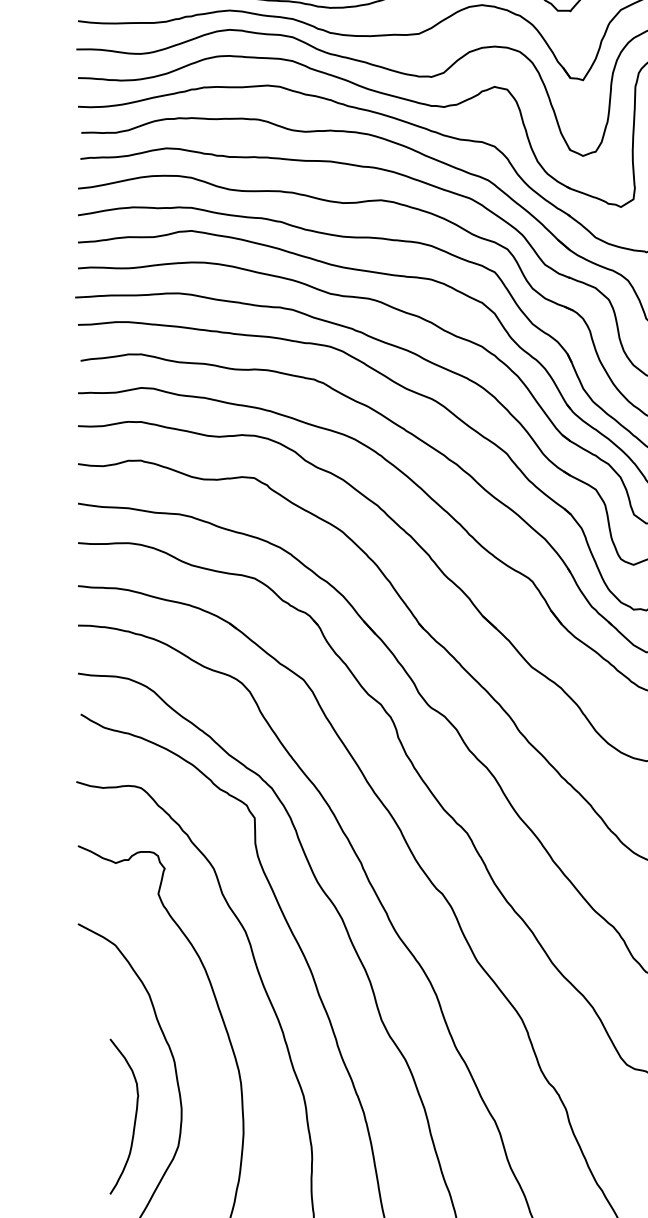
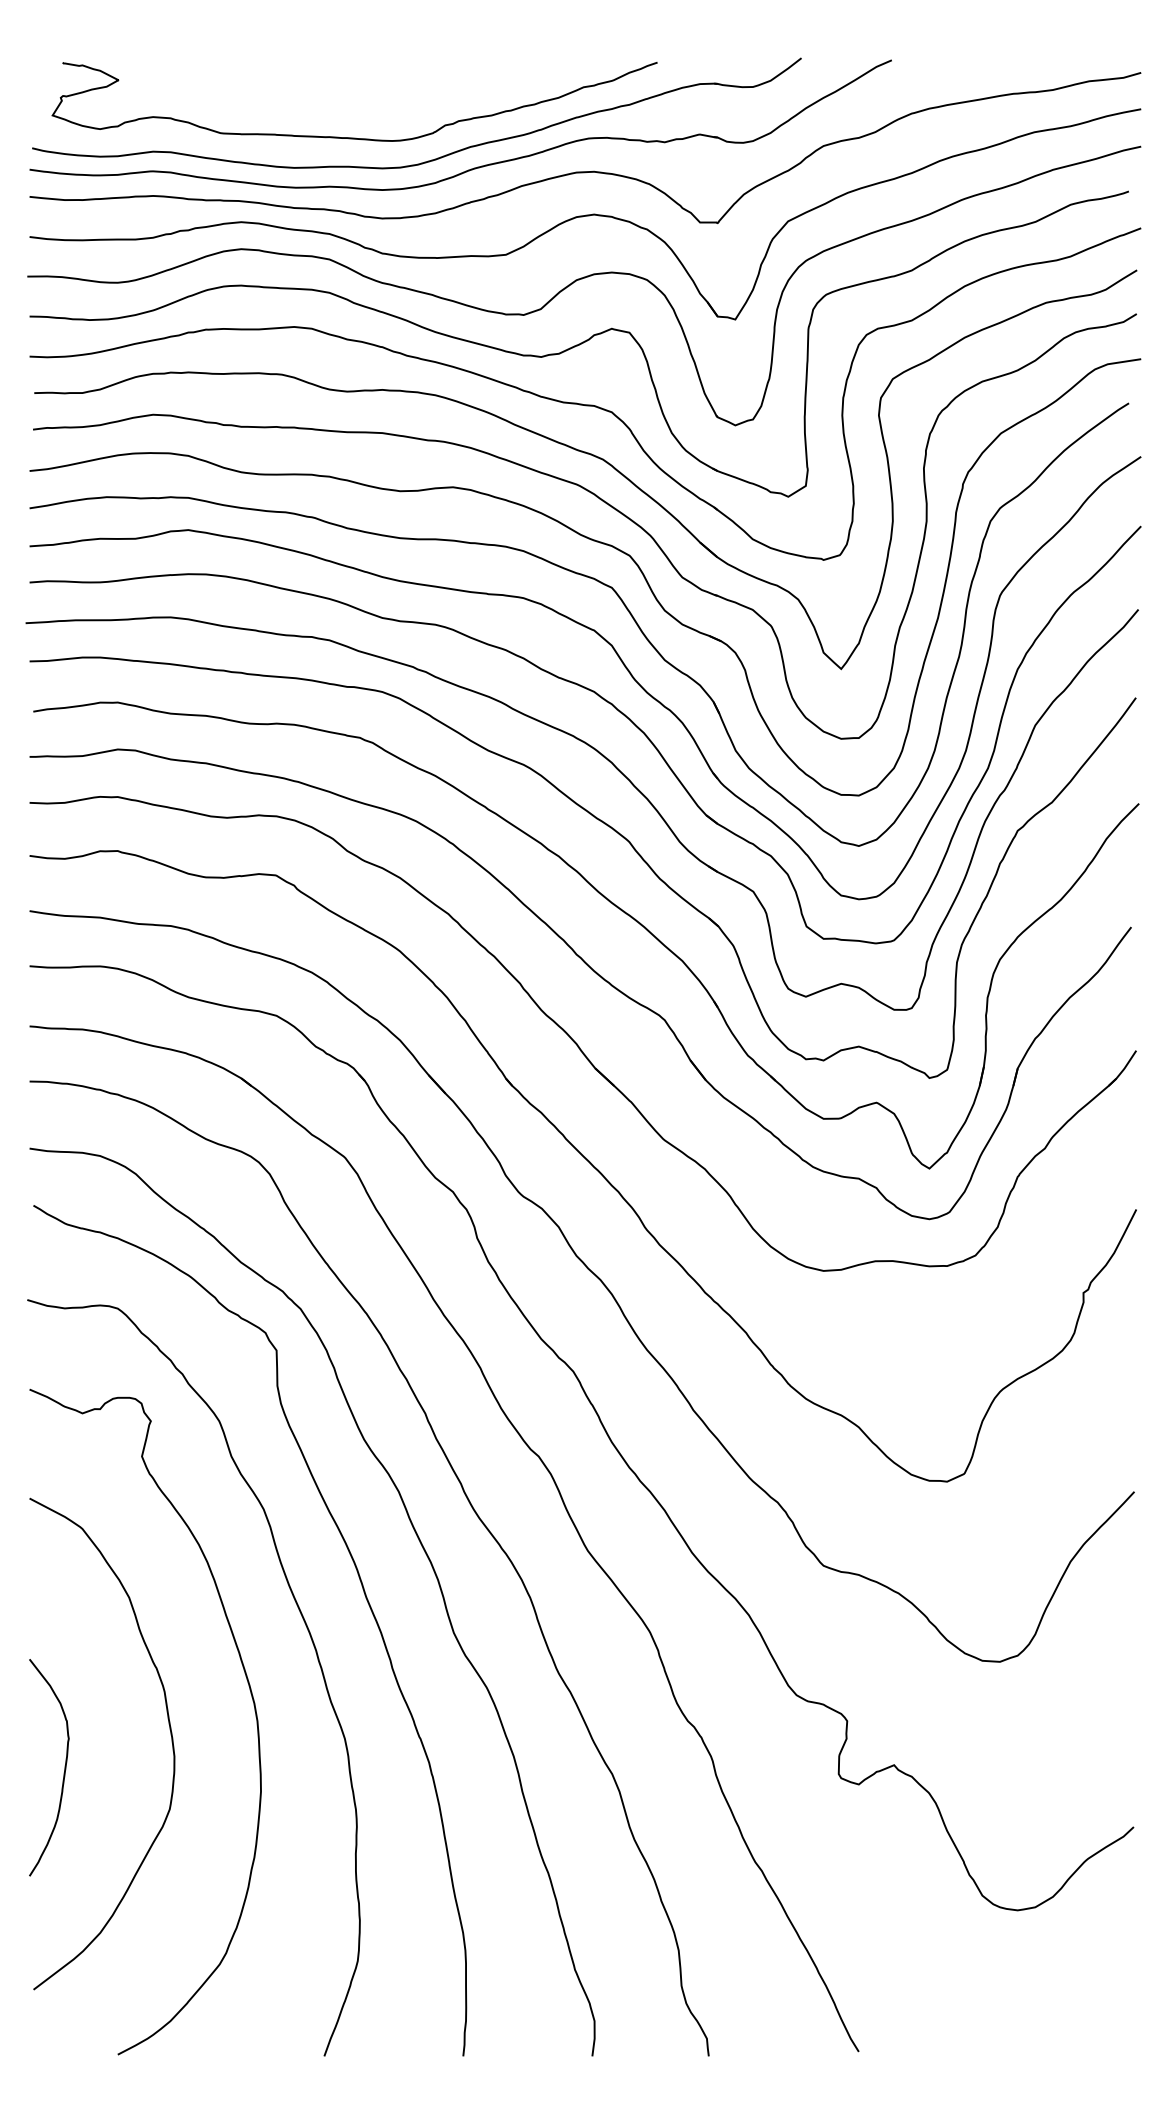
curve: (135, 1116) -> (64, 1767), moved

